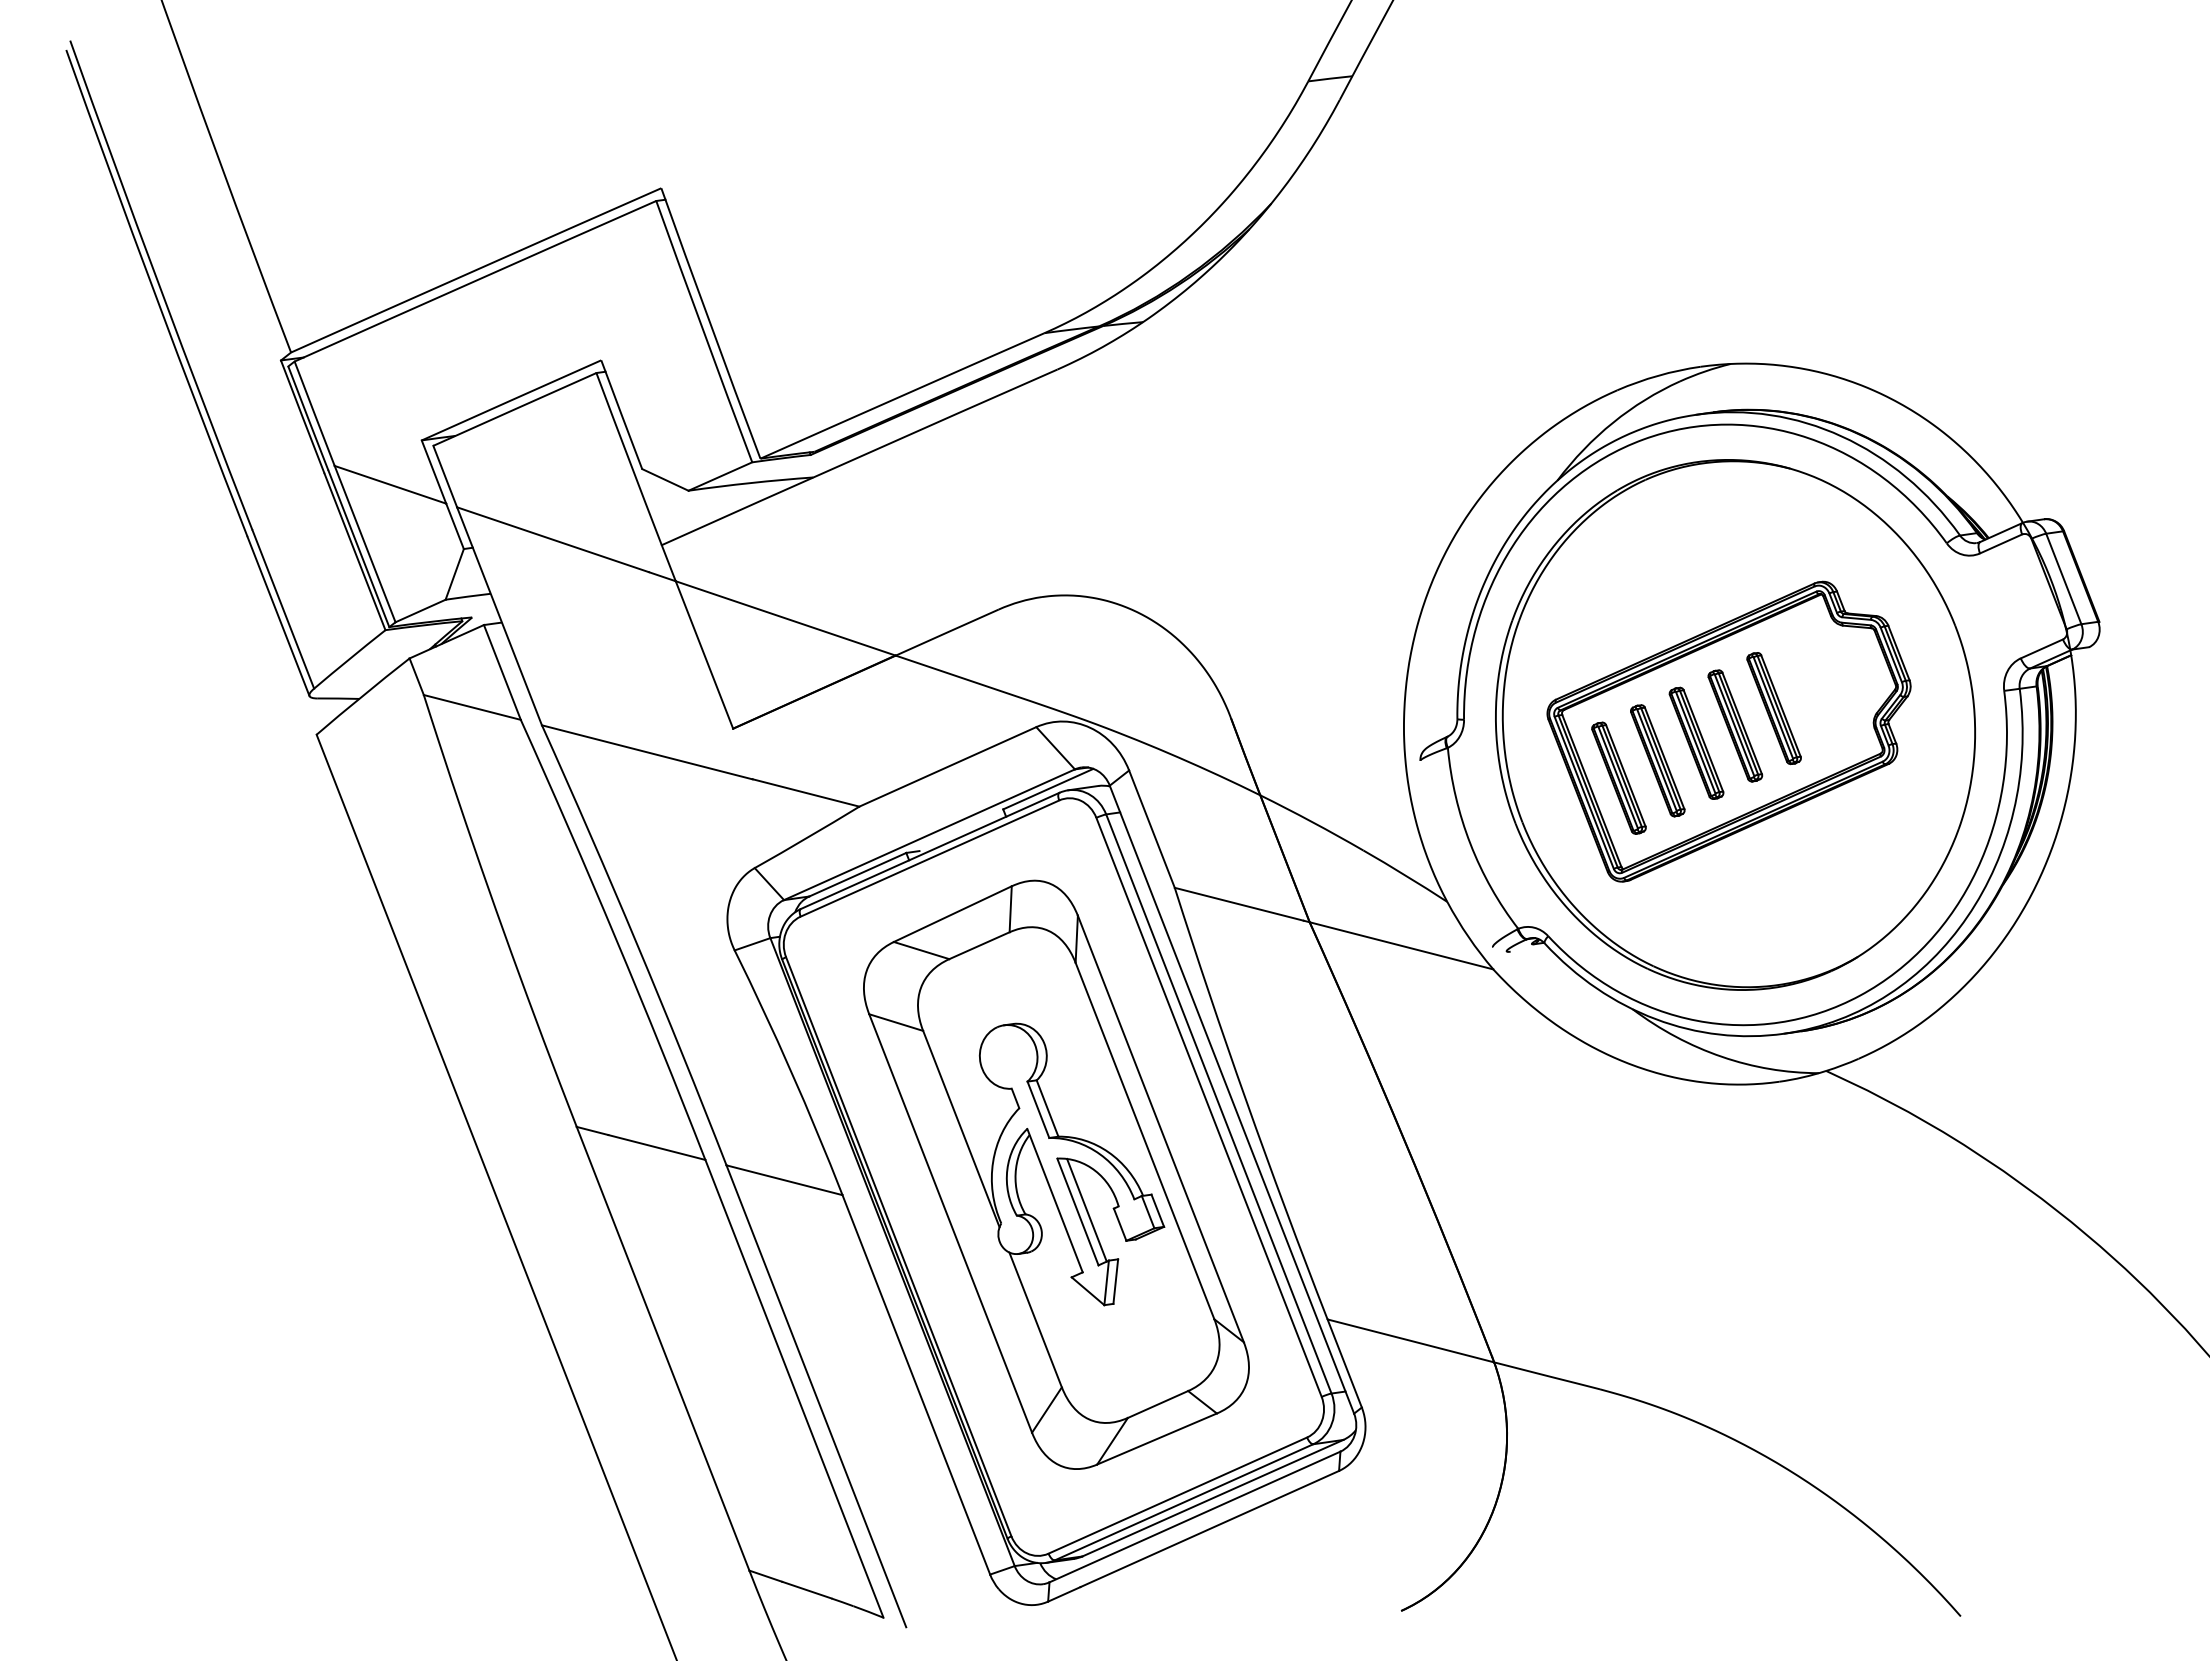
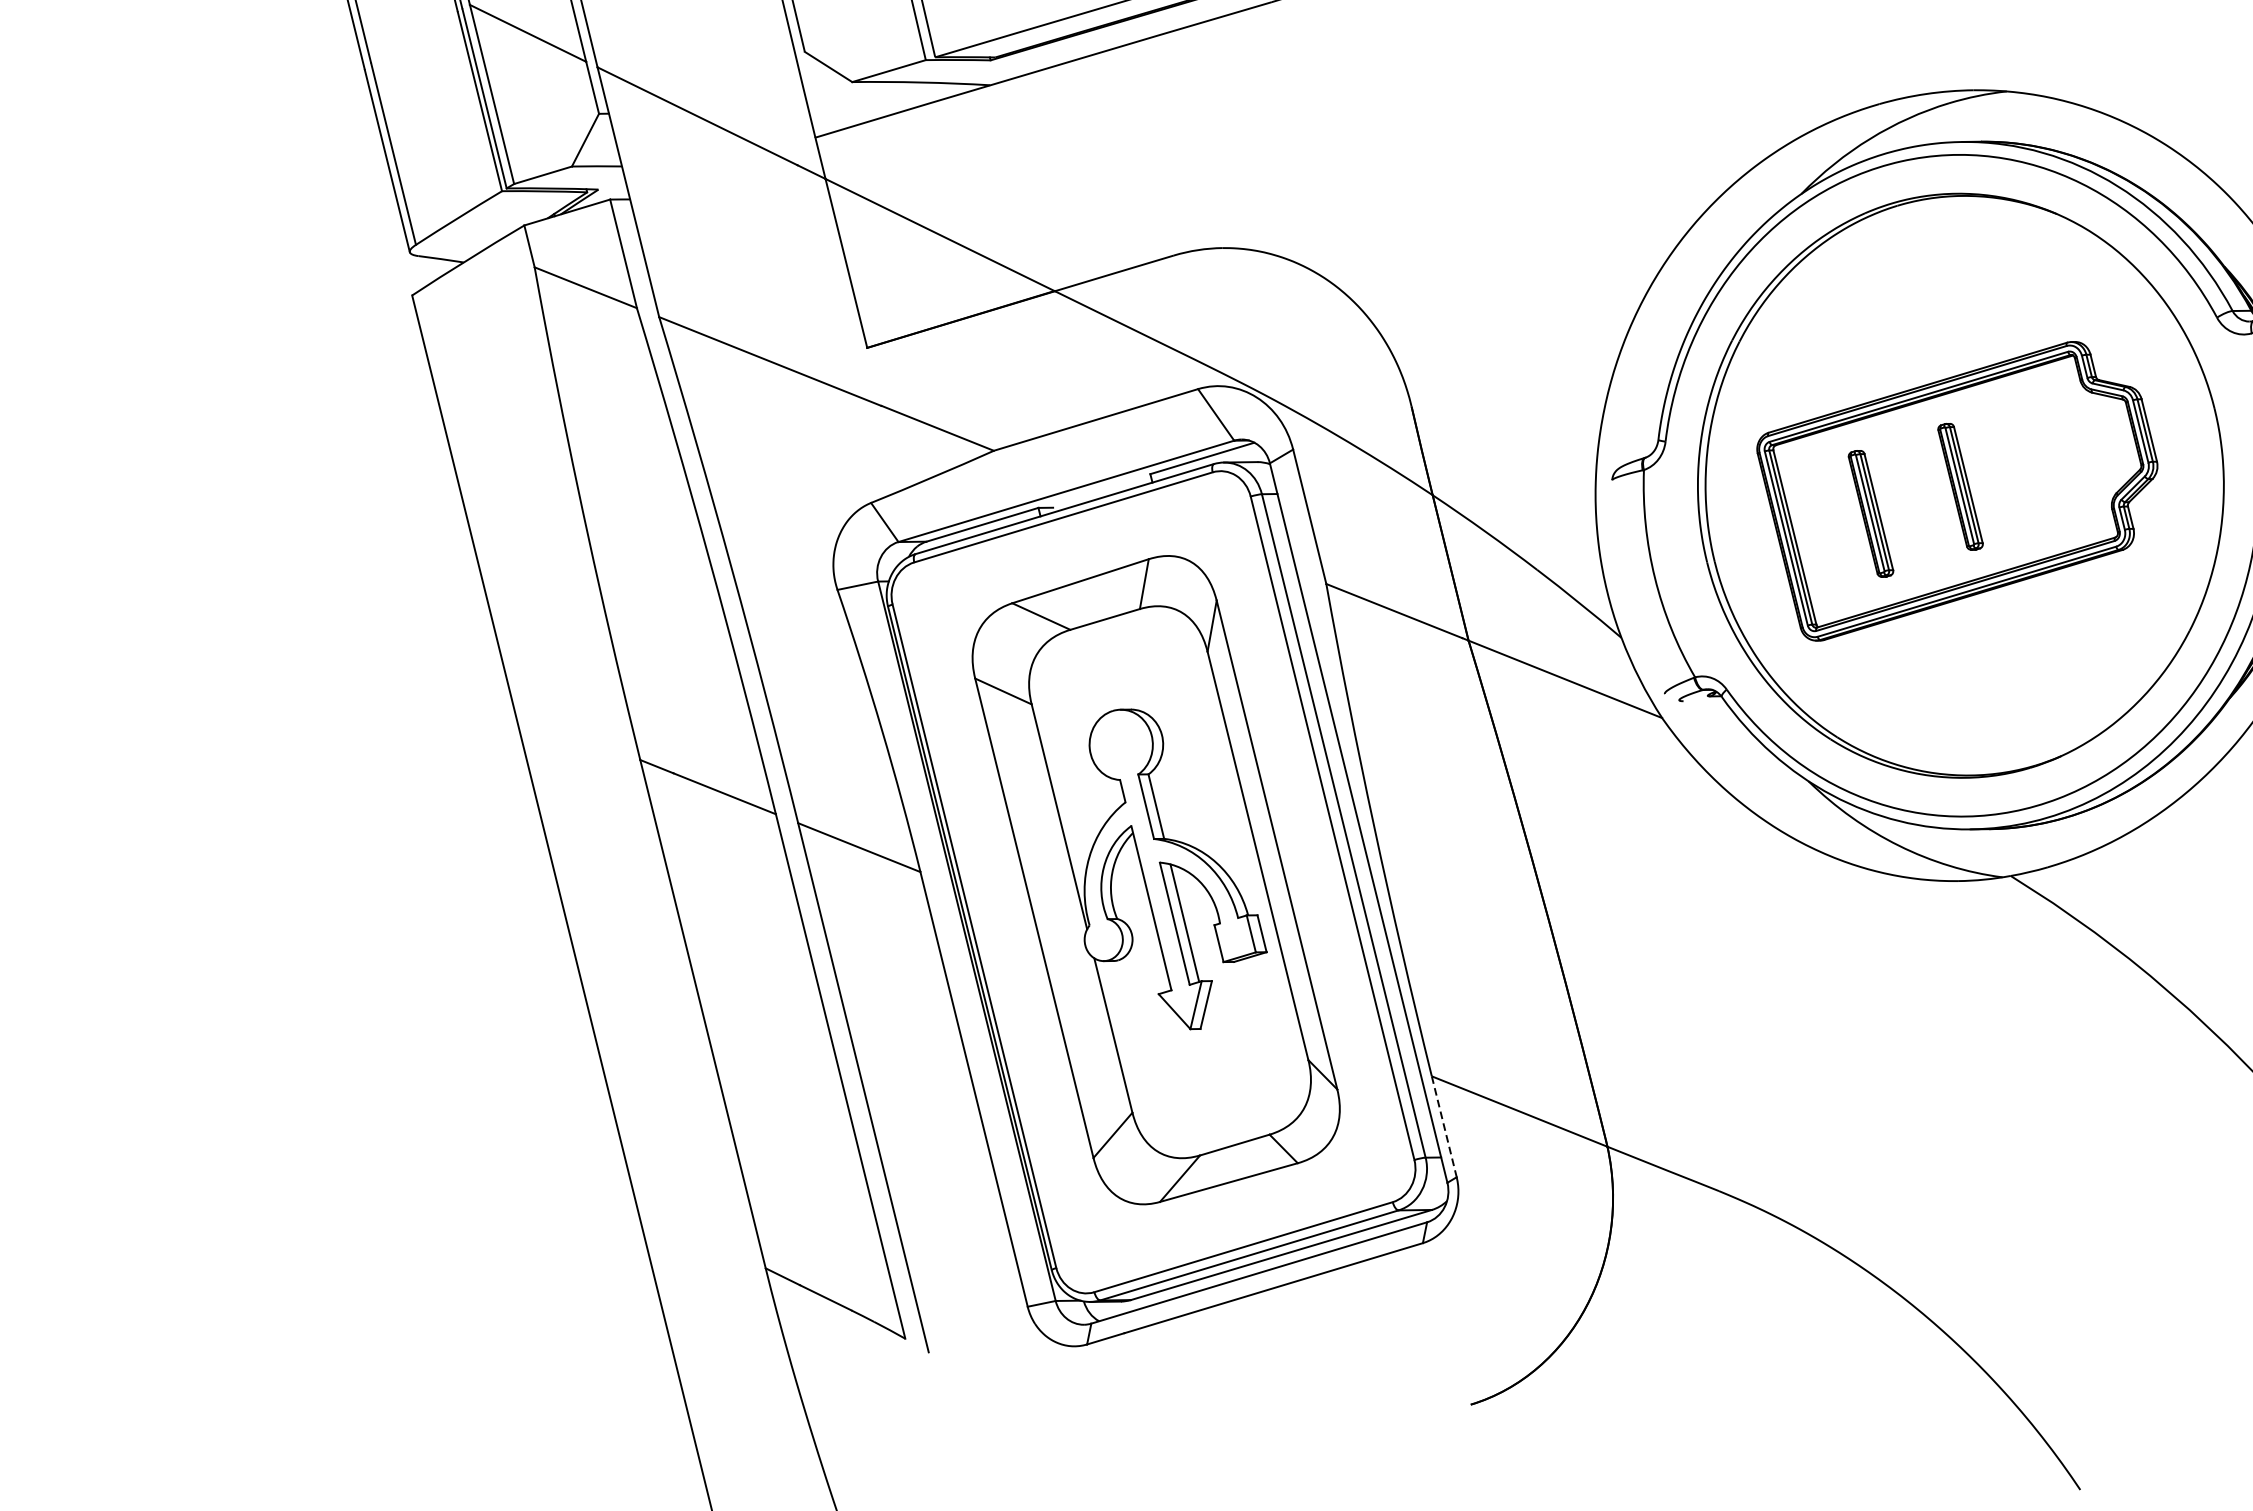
part: (1773, 708) -> (2004, 473), removed
part: (1696, 742) -> (1915, 499), removed
part: (1618, 777) -> (1825, 526), removed
line: (1344, 1363) -> (1444, 1126), solid -> dashed

